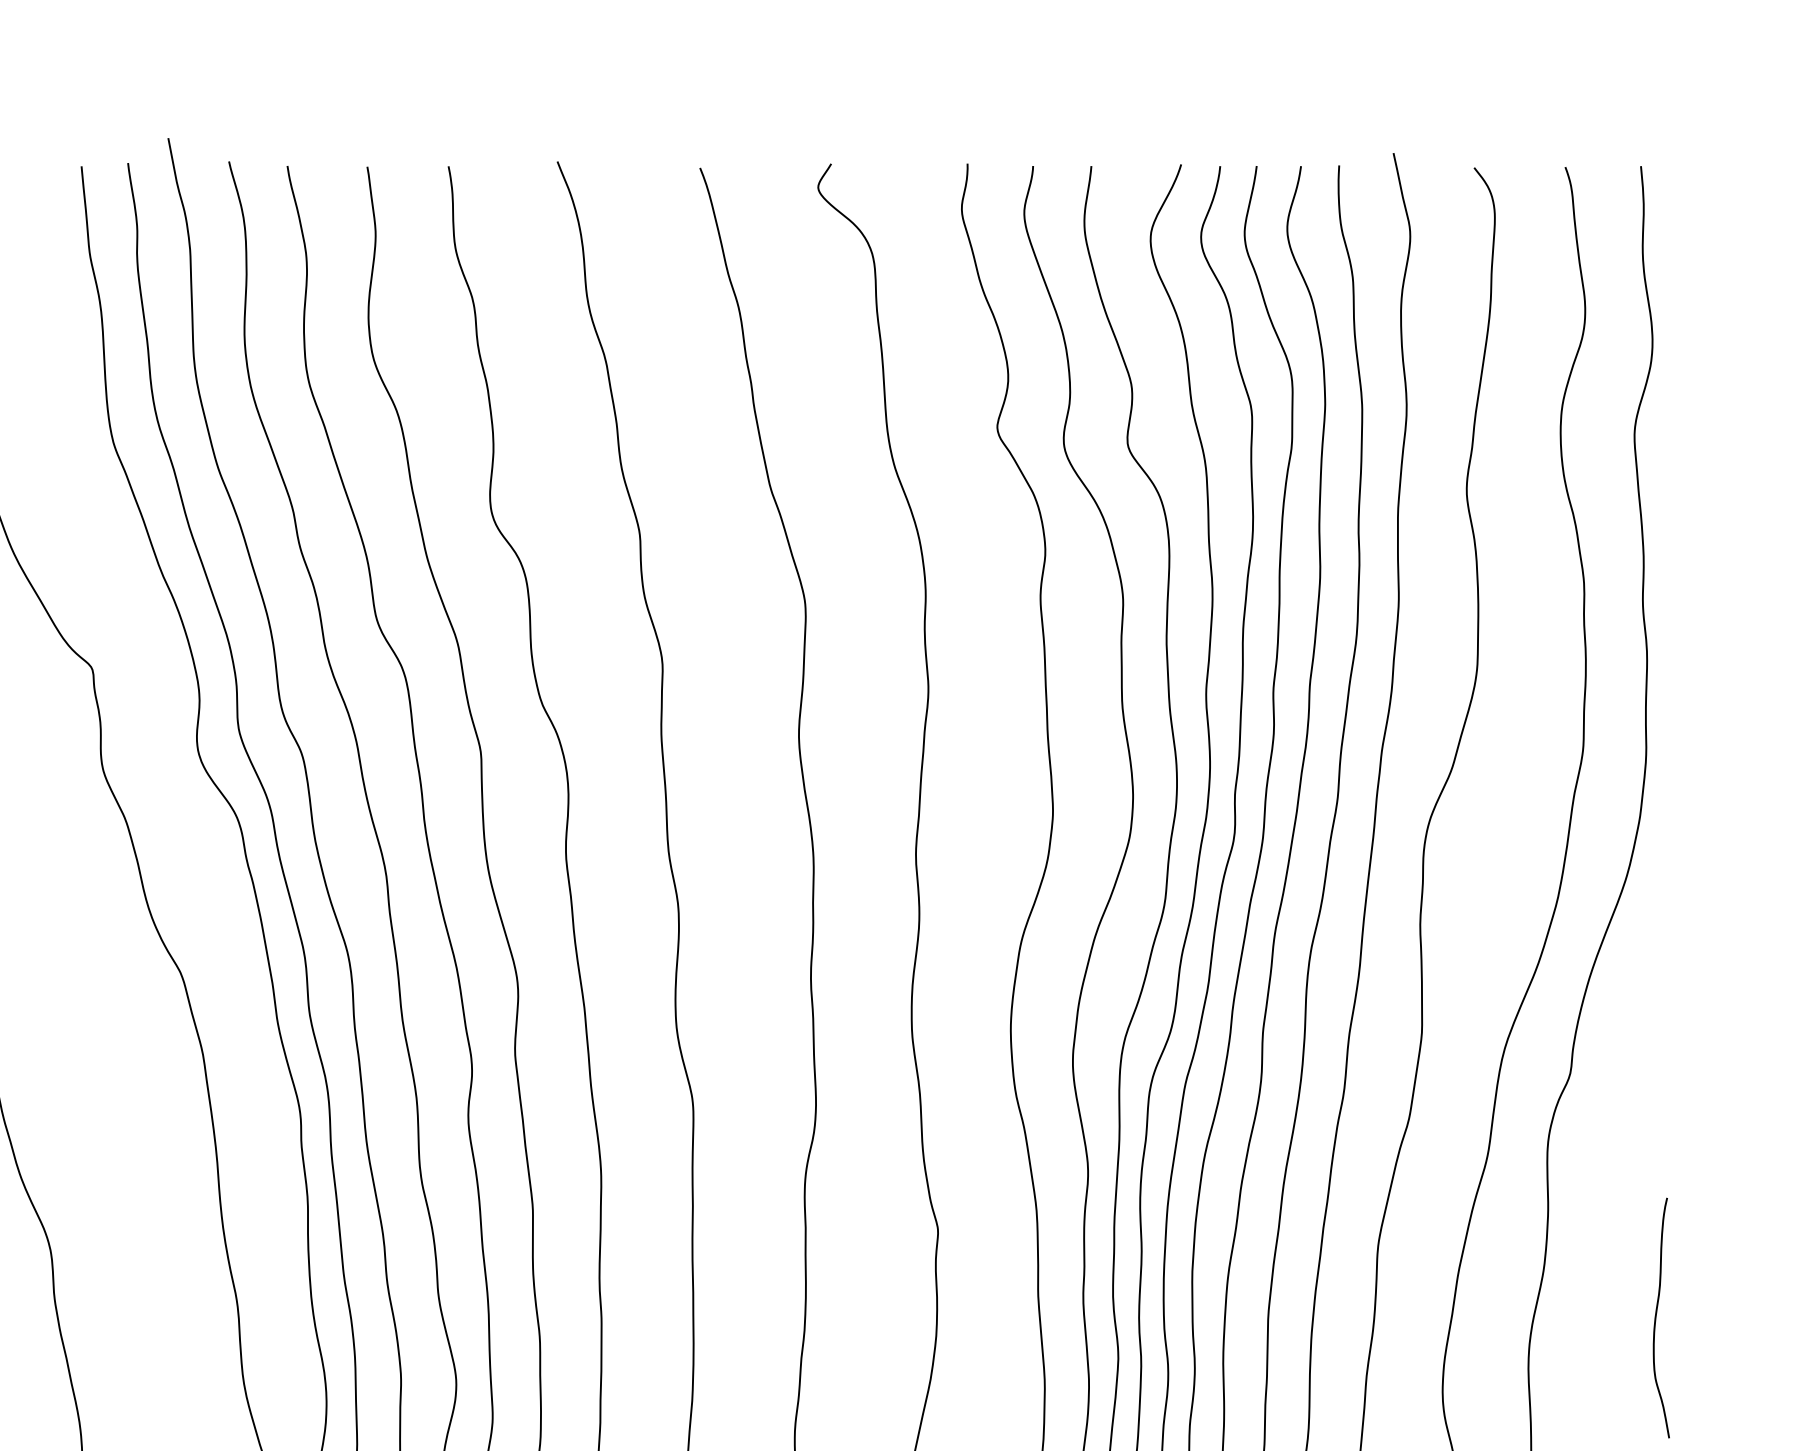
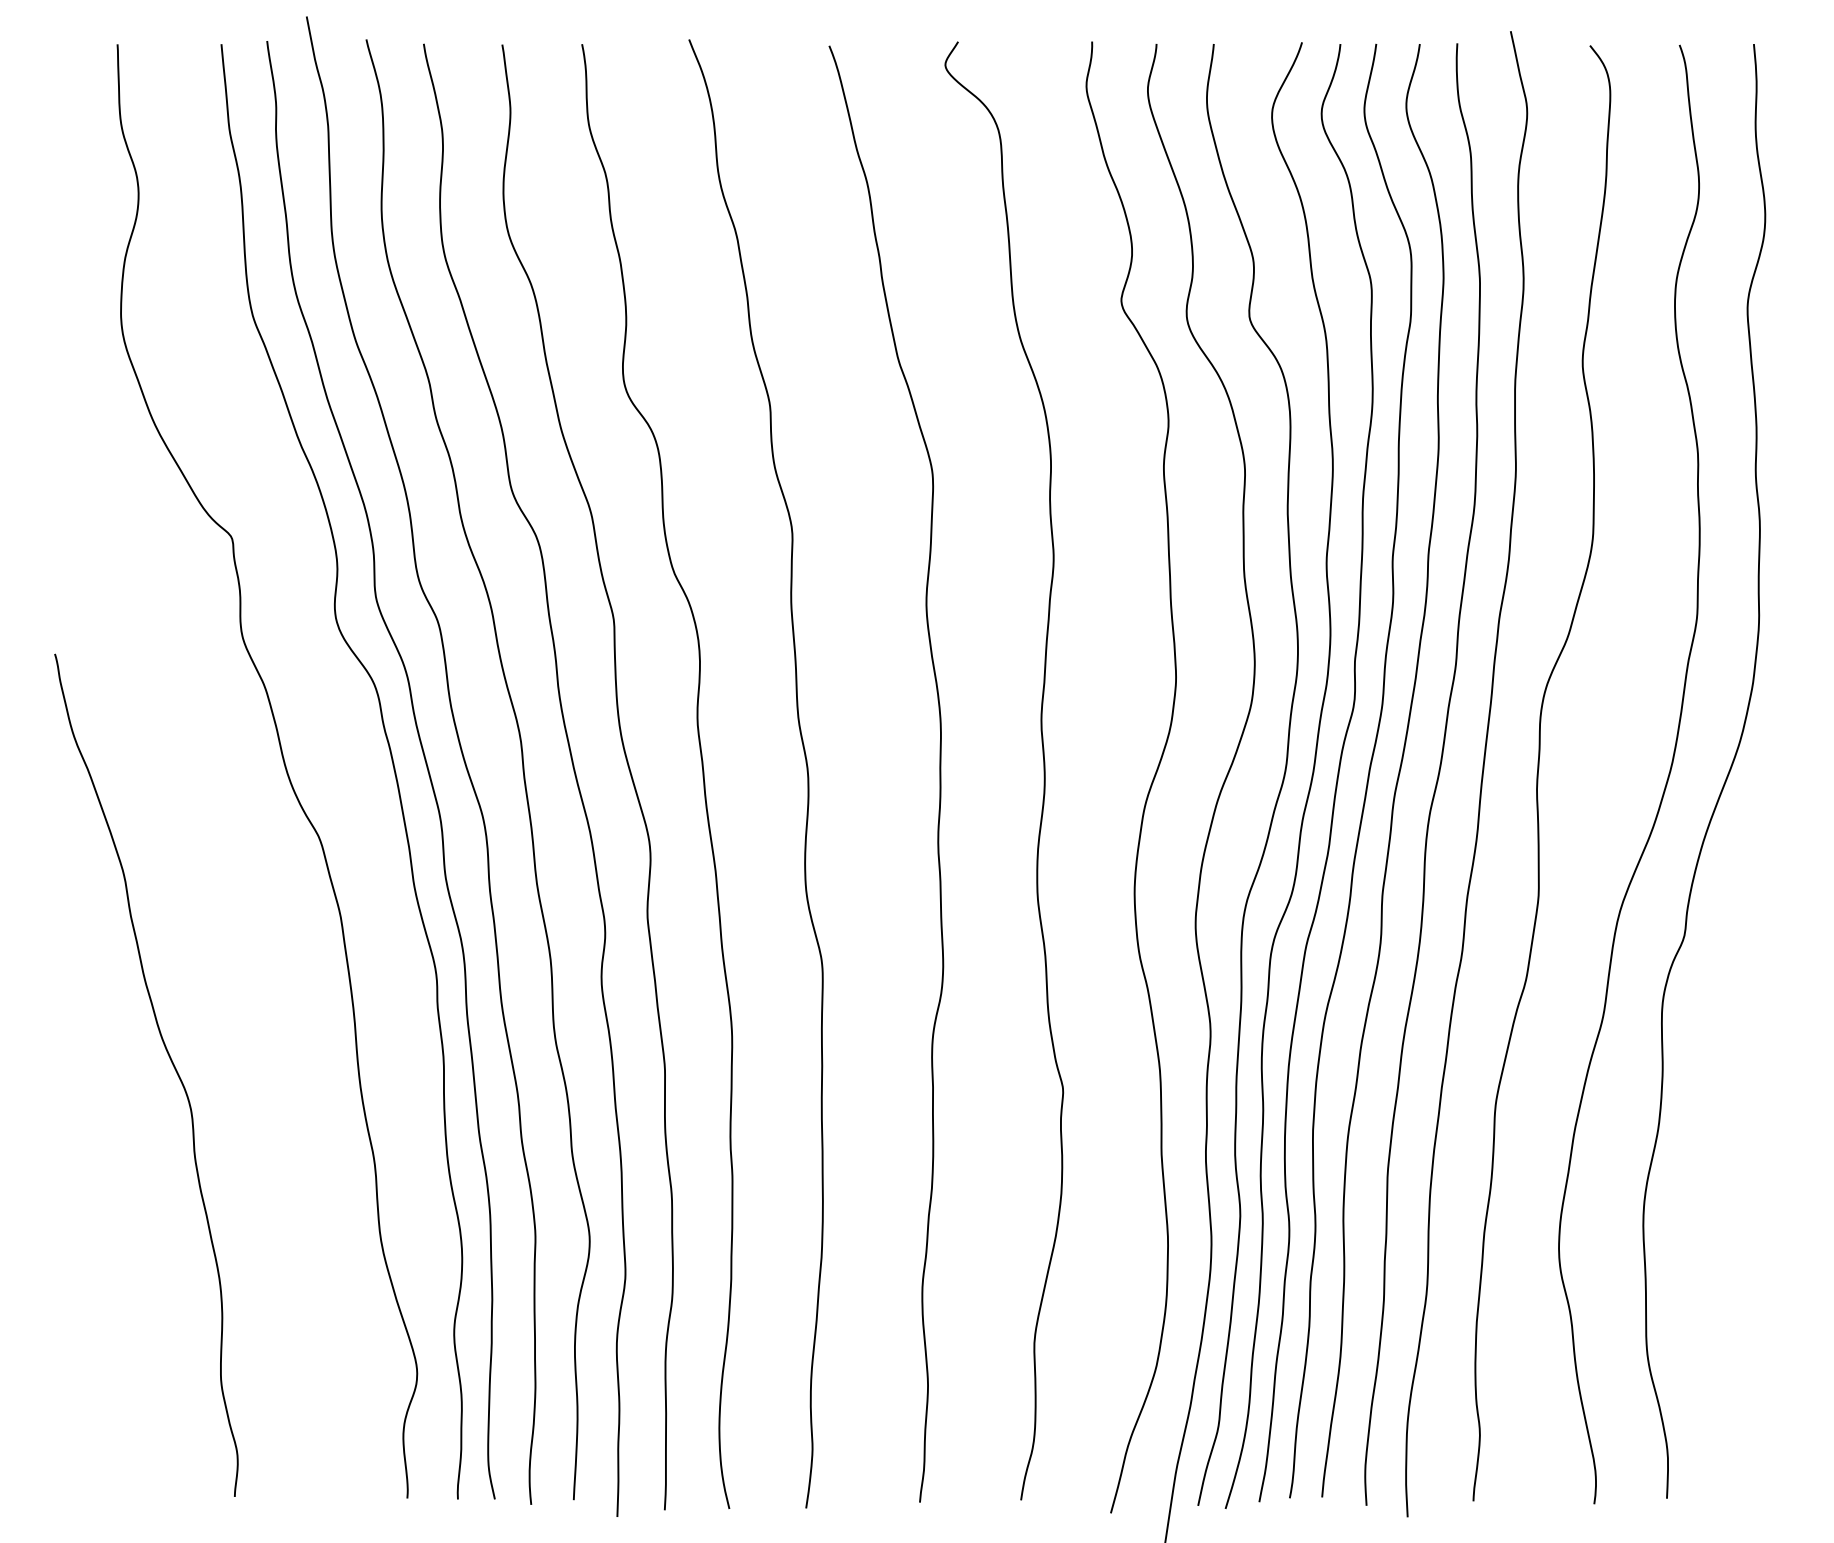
curve: (1656, 1317) -> (1769, 1175), removed

